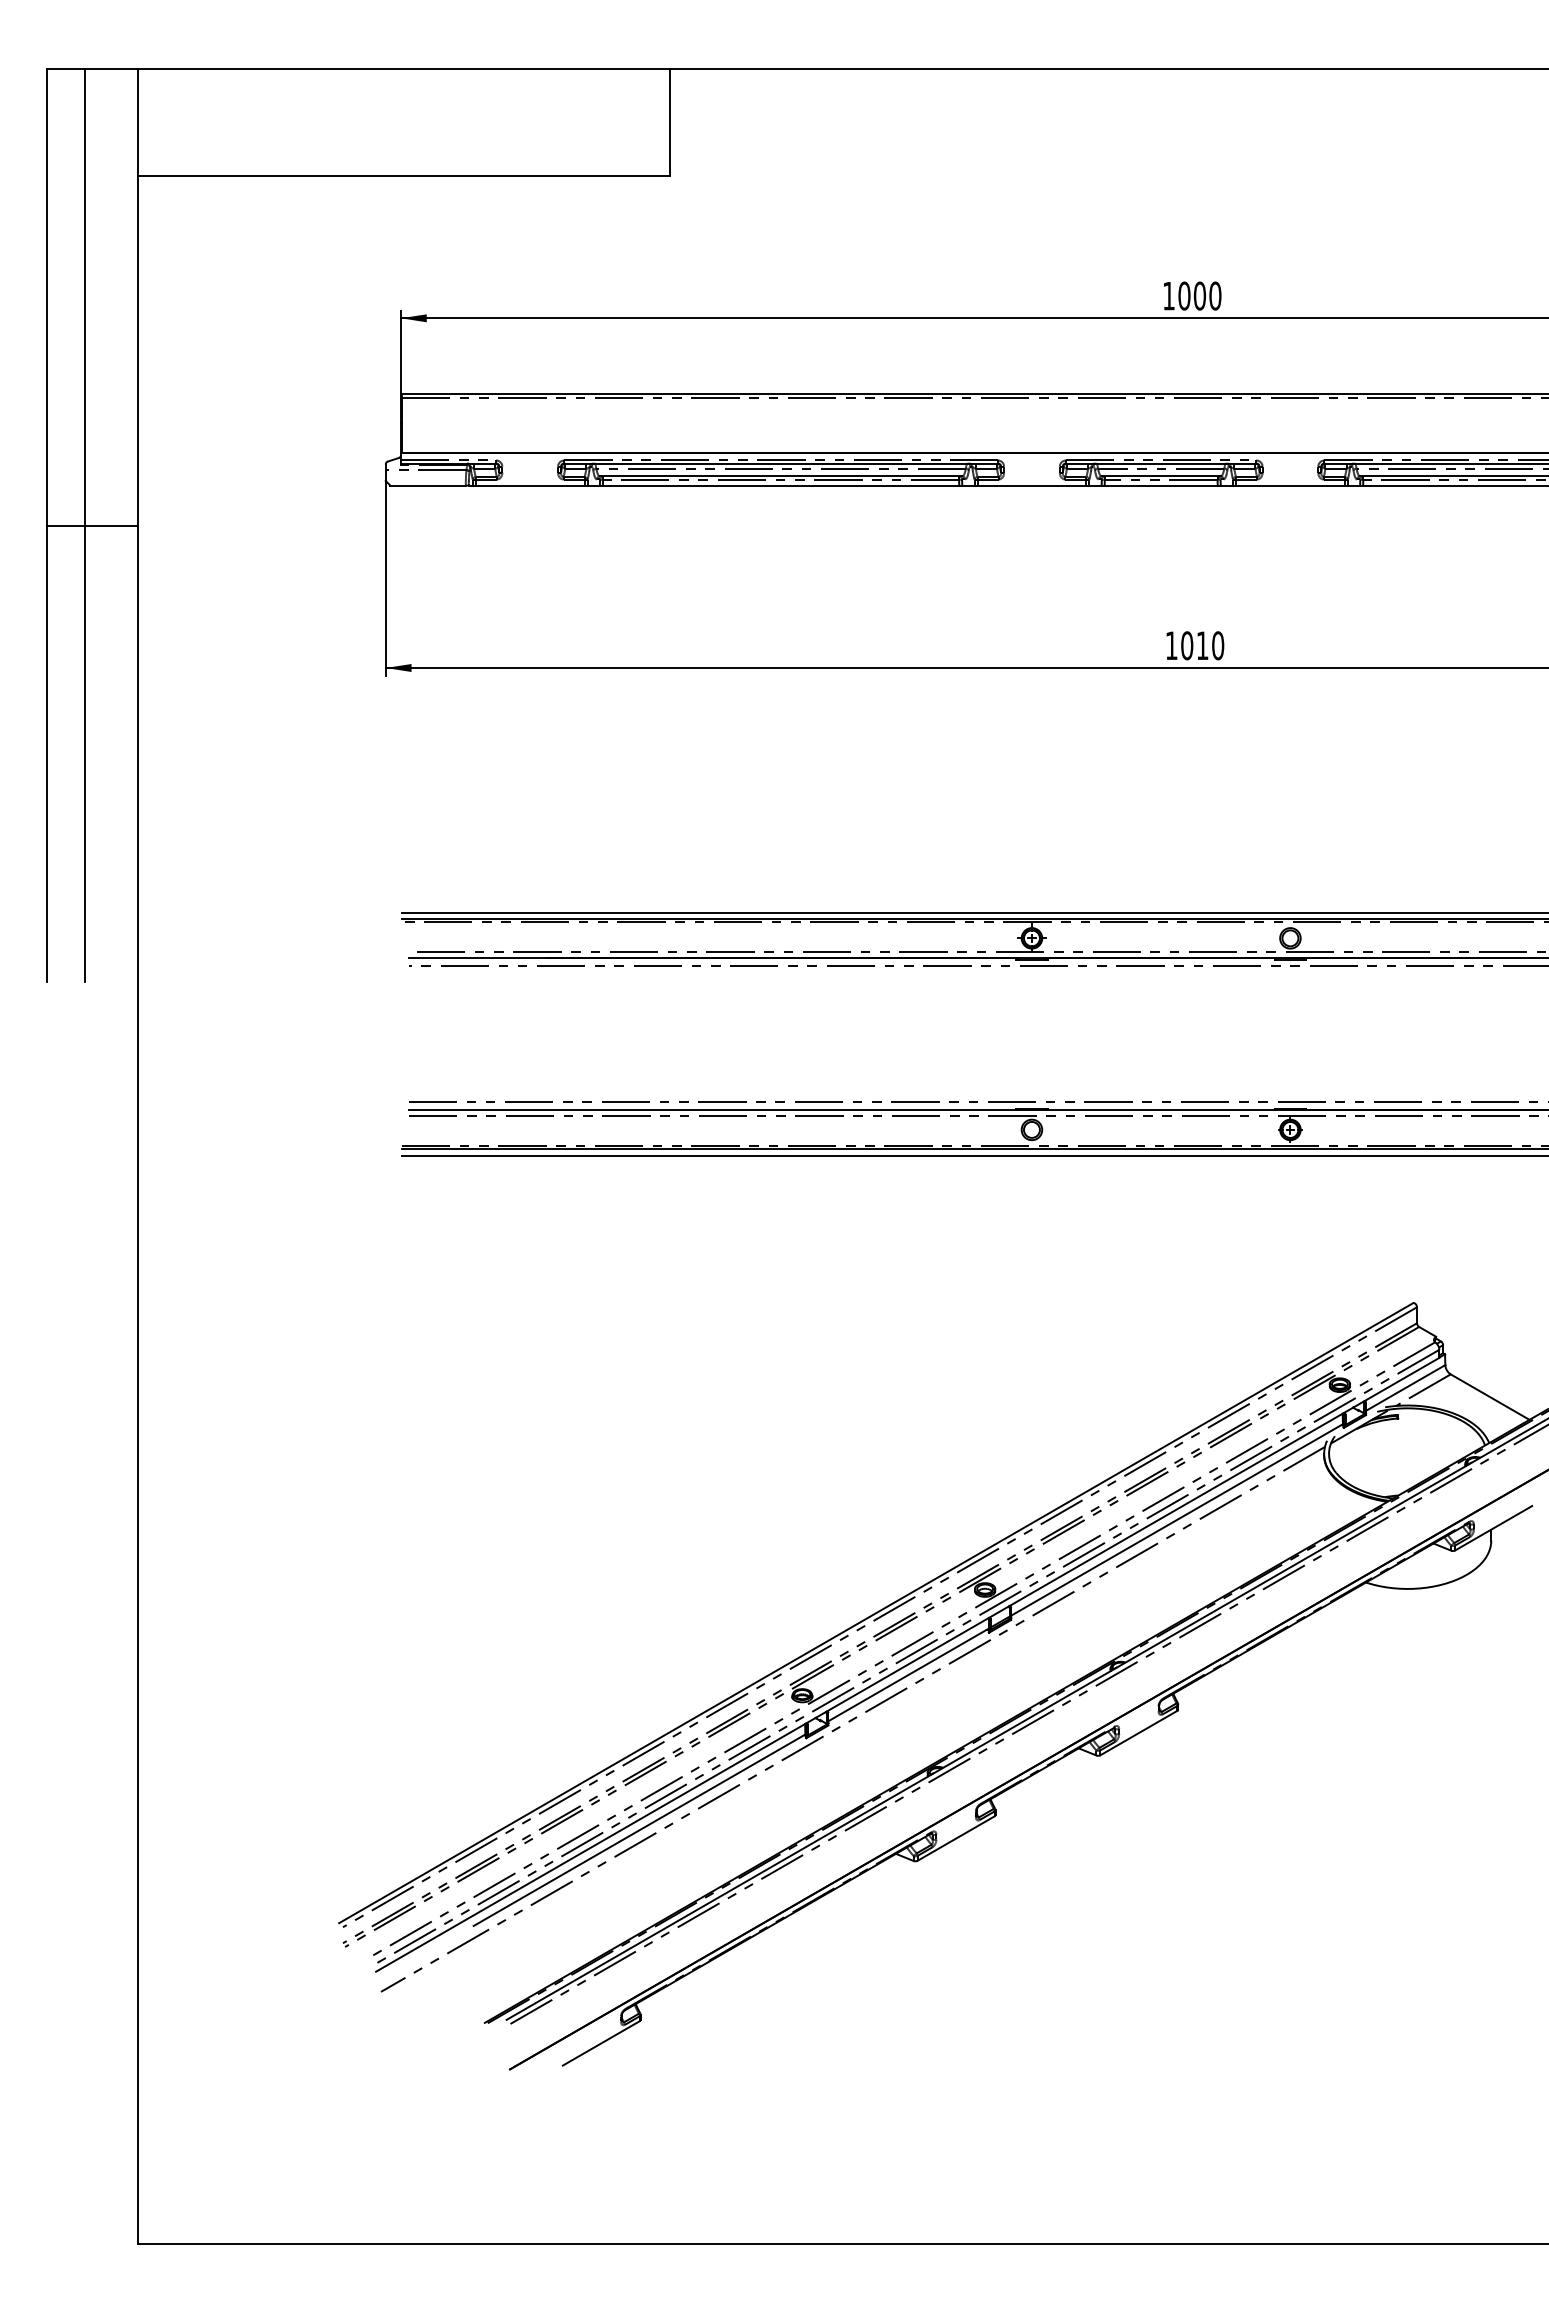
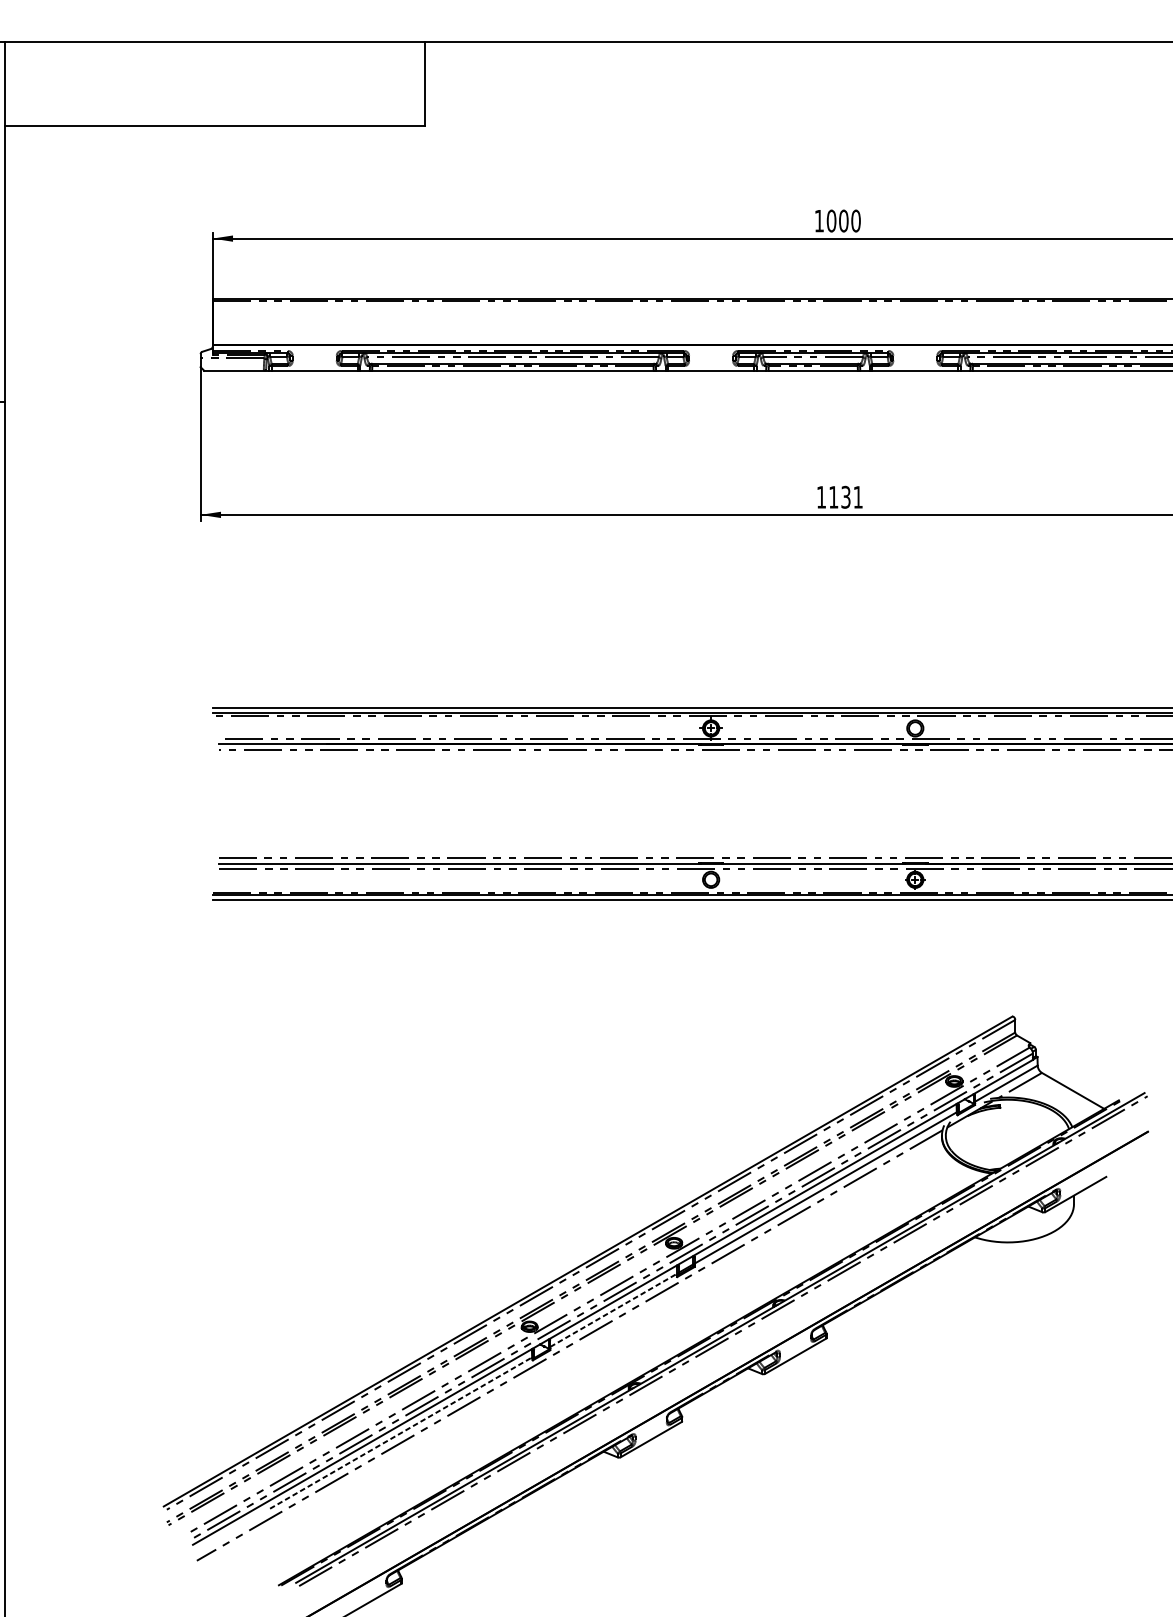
text: (1202, 645) -> (845, 497), 1010 -> 1131
line: (908, 1674) -> (613, 1310), solid -> dashed
line: (639, 1830) -> (401, 1433), solid -> dashed

